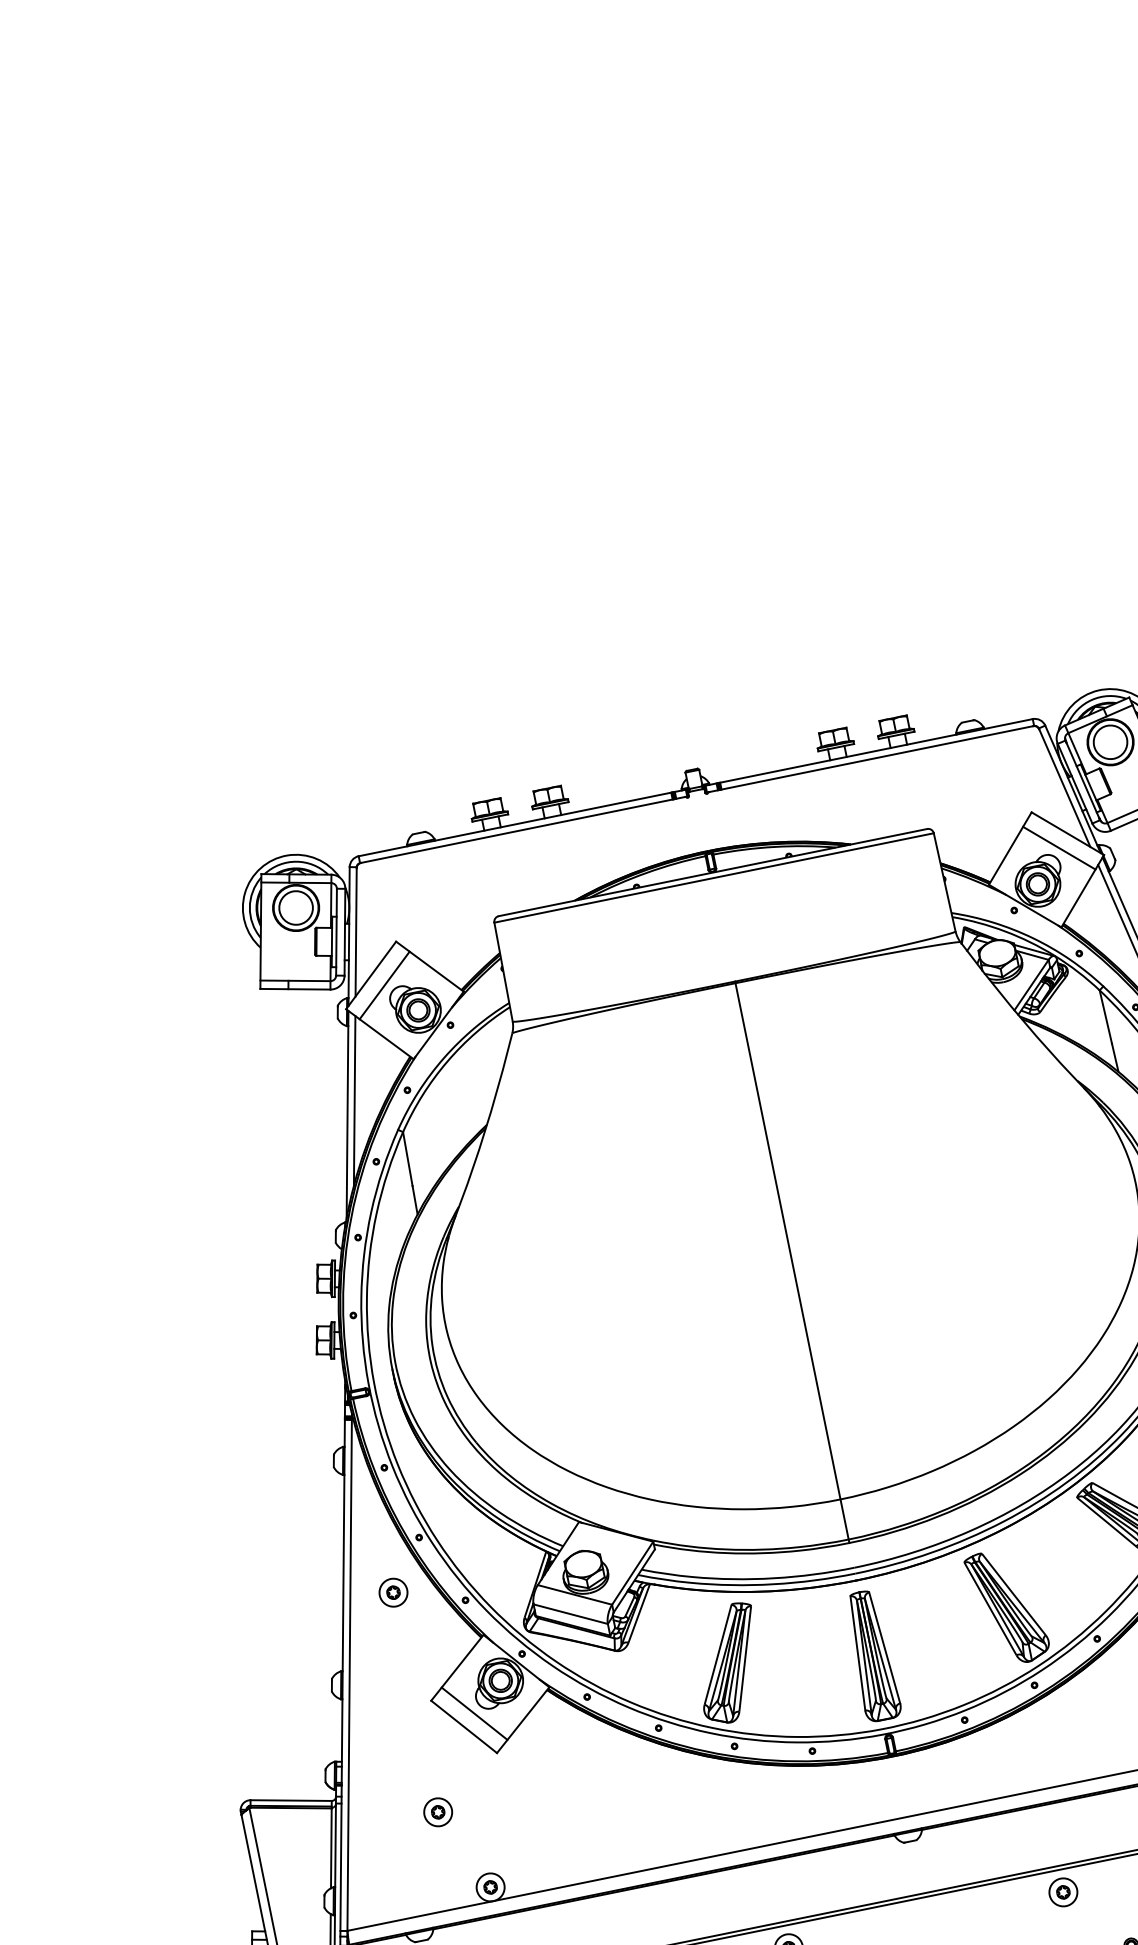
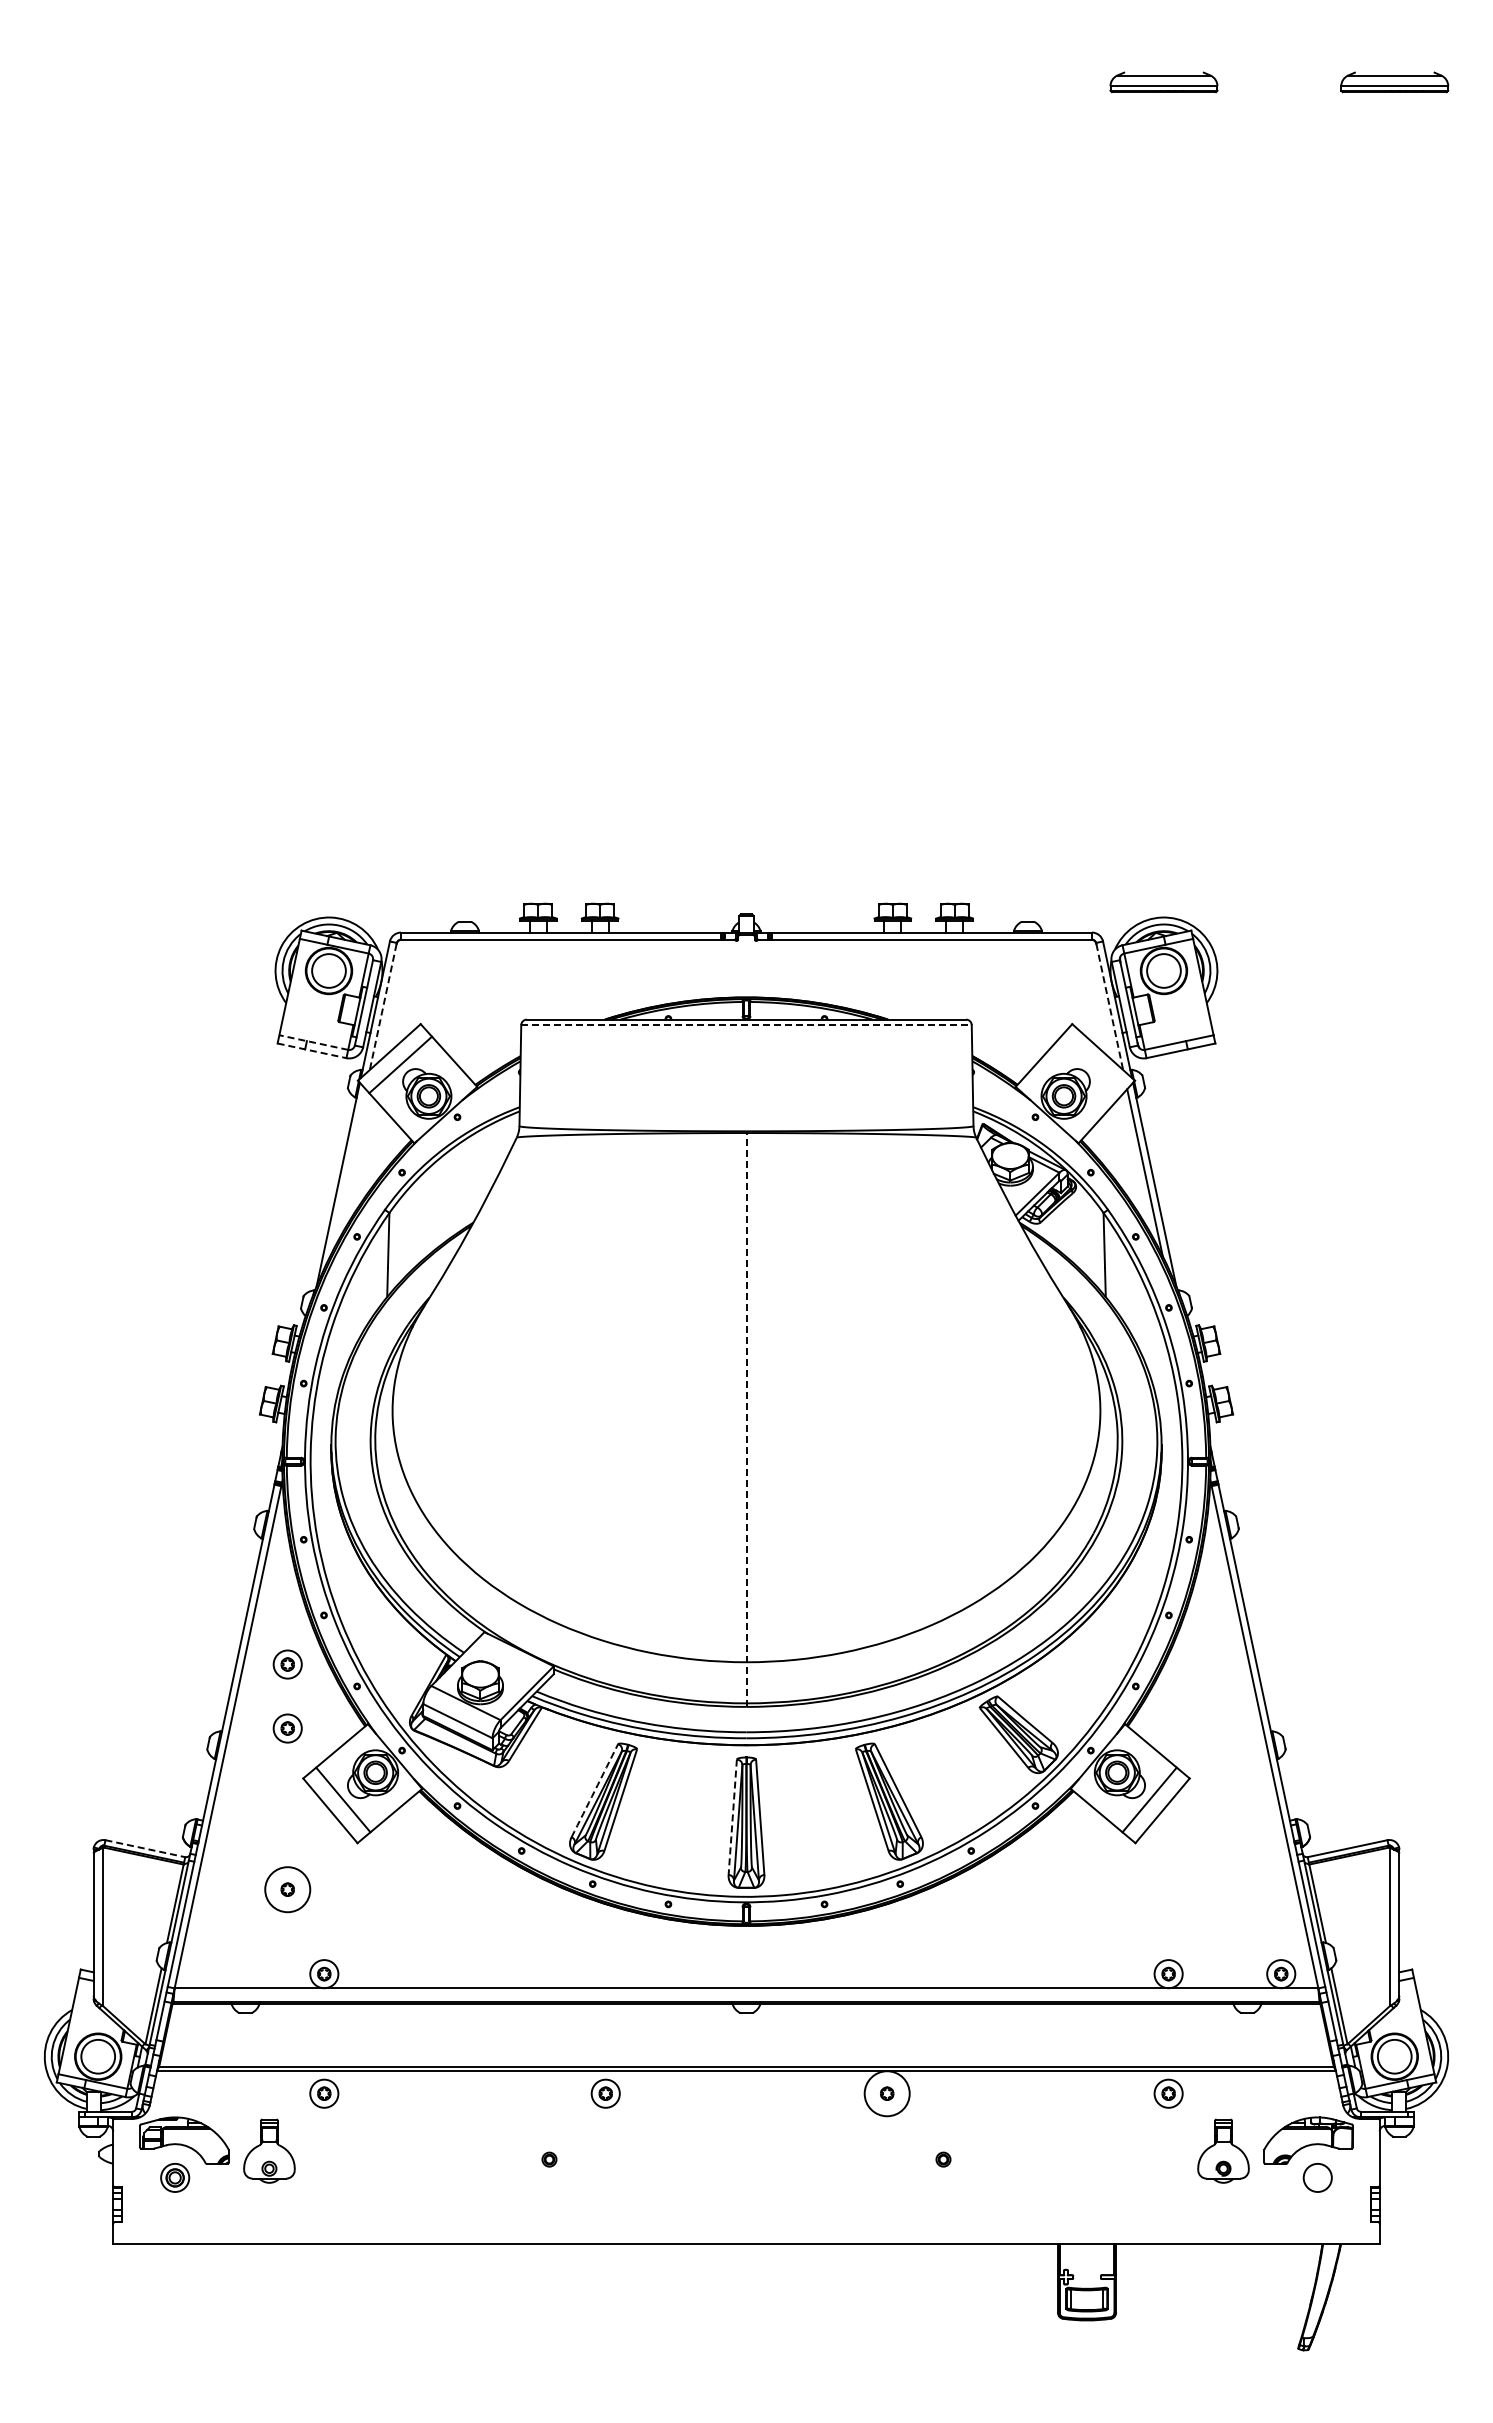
line: (1064, 788) -> (1109, 1007), solid -> dashed
line: (1058, 847) -> (1091, 1064), removed
line: (715, 878) -> (747, 1025), solid -> dashed
line: (356, 932) -> (383, 1007), solid -> dashed
line: (295, 980) -> (313, 1042), solid -> dashed
line: (295, 988) -> (312, 1050), solid -> dashed
line: (354, 1100) -> (347, 1172), removed
line: (792, 1262) -> (746, 1419), solid -> dashed
line: (857, 1653) -> (732, 1817), solid -> dashed
arc: (717, 1654) -> (594, 1790), solid -> dashed
part: (405, 1655) -> (287, 1728), added
line: (291, 1800) -> (145, 1848), solid -> dashed
circle: (437, 1812) -> (287, 1889), size x1.6
circle: (1063, 1892) -> (887, 2093), size x1.6

